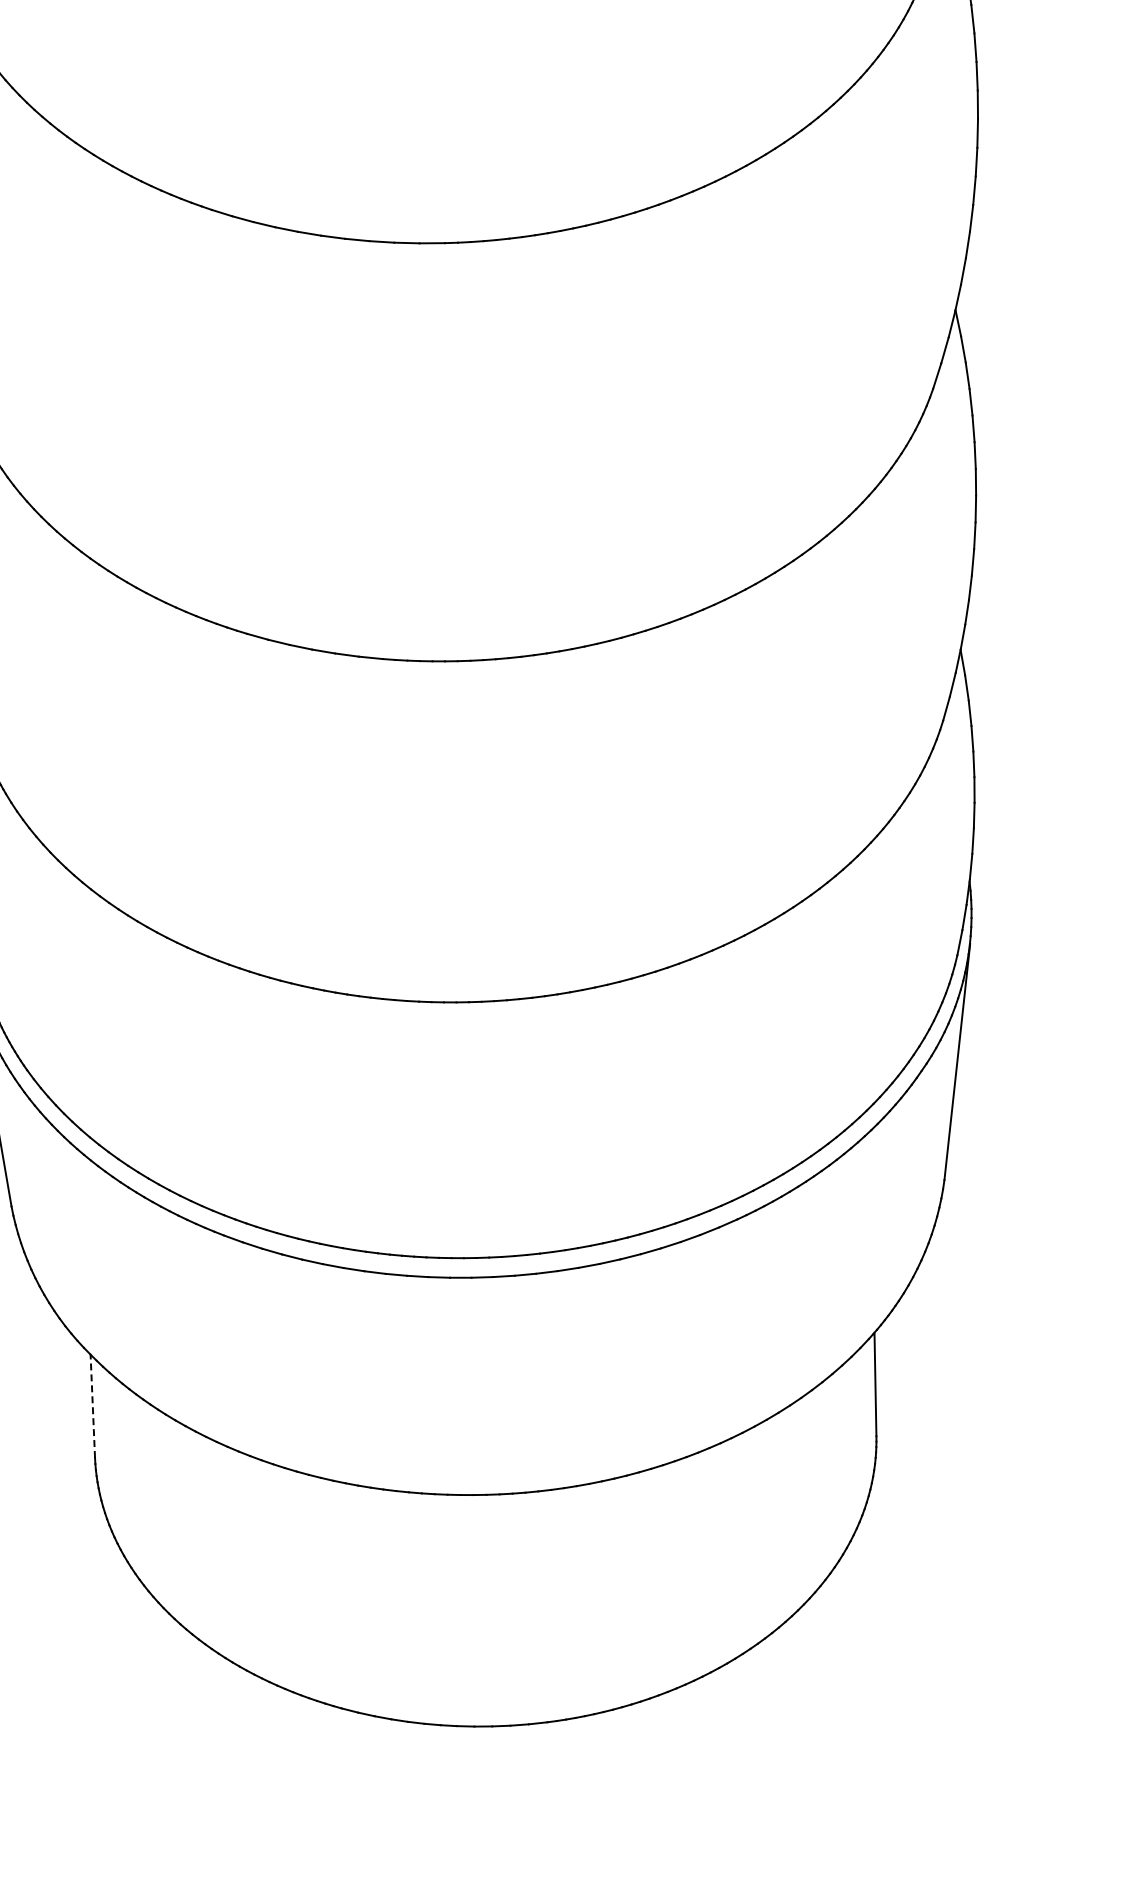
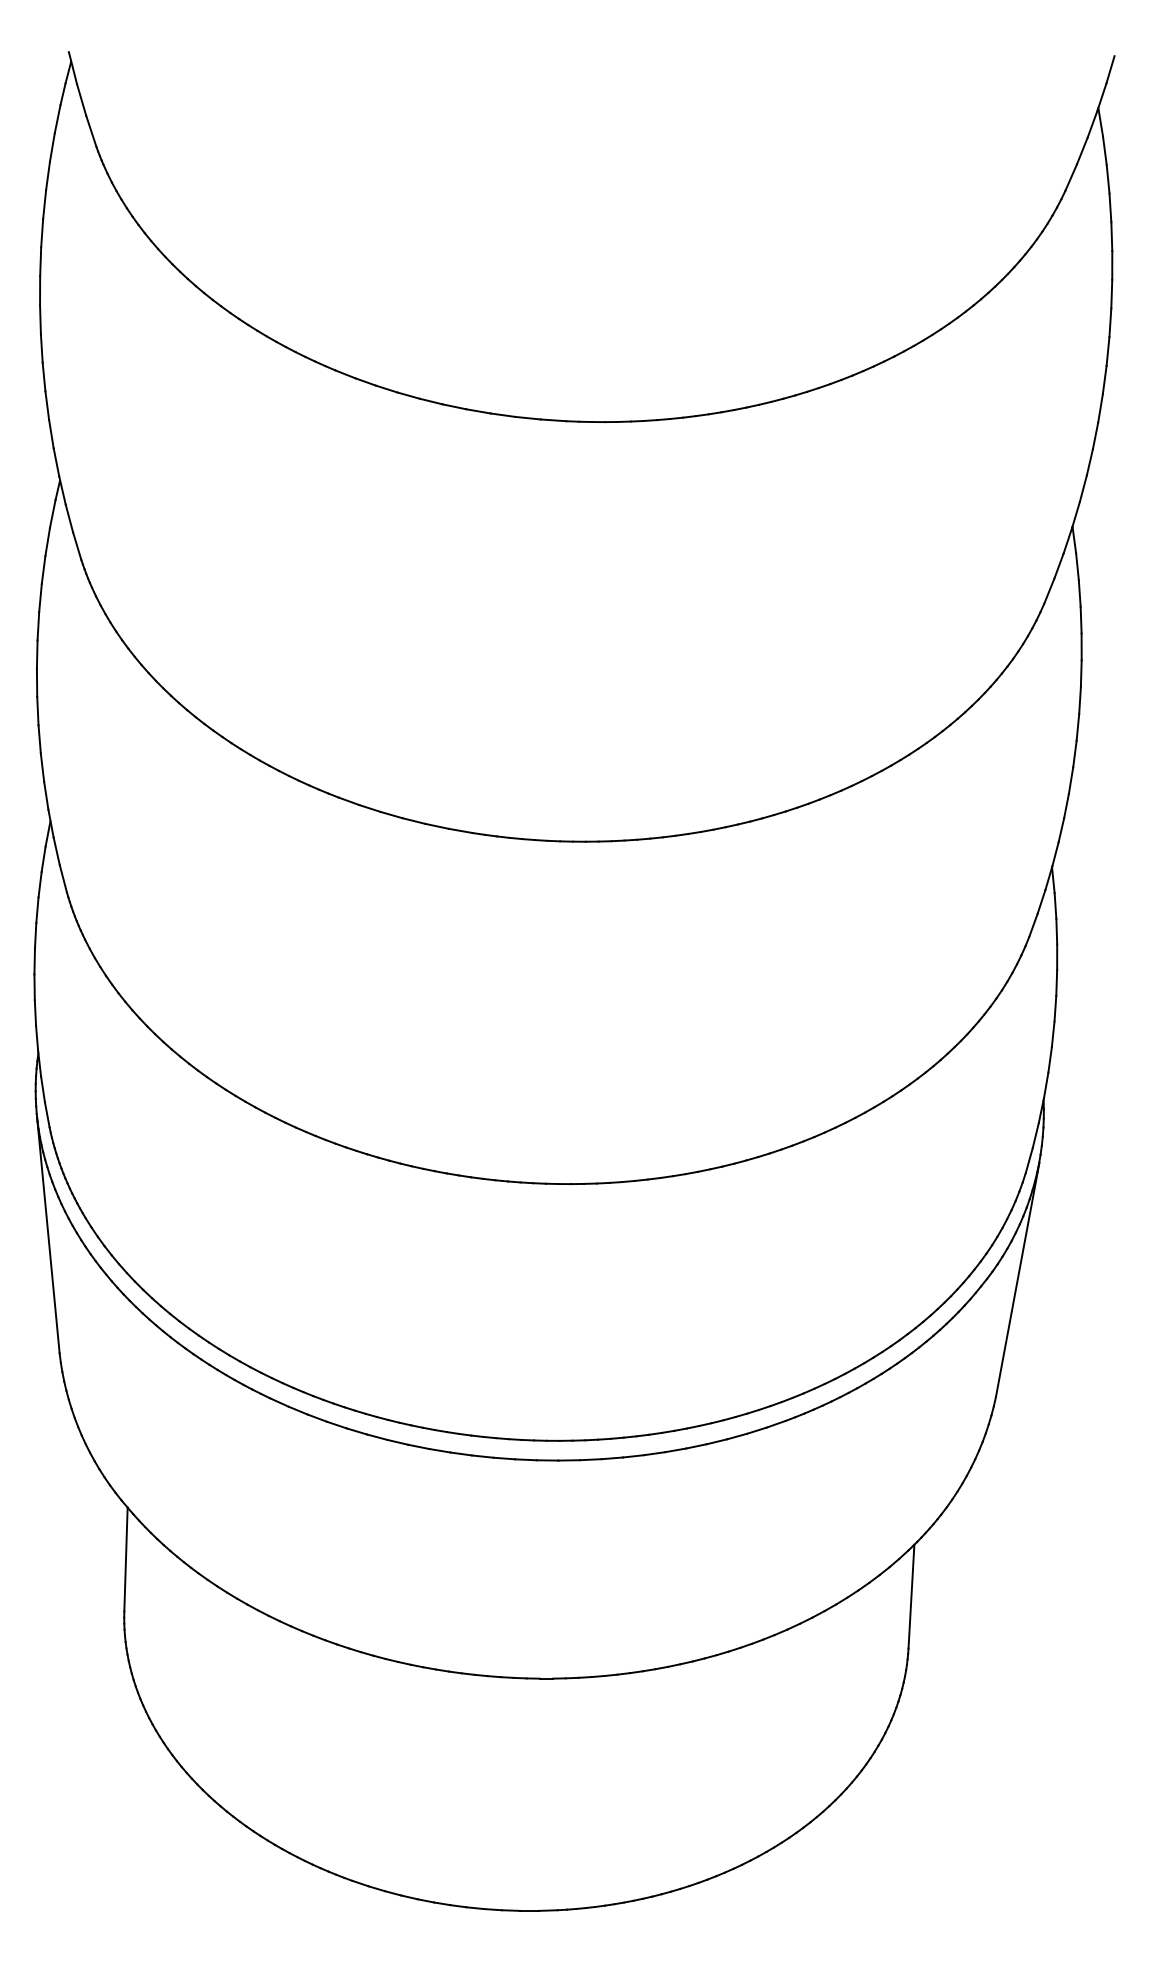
line: (92, 1406) -> (125, 1559), dashed -> solid

